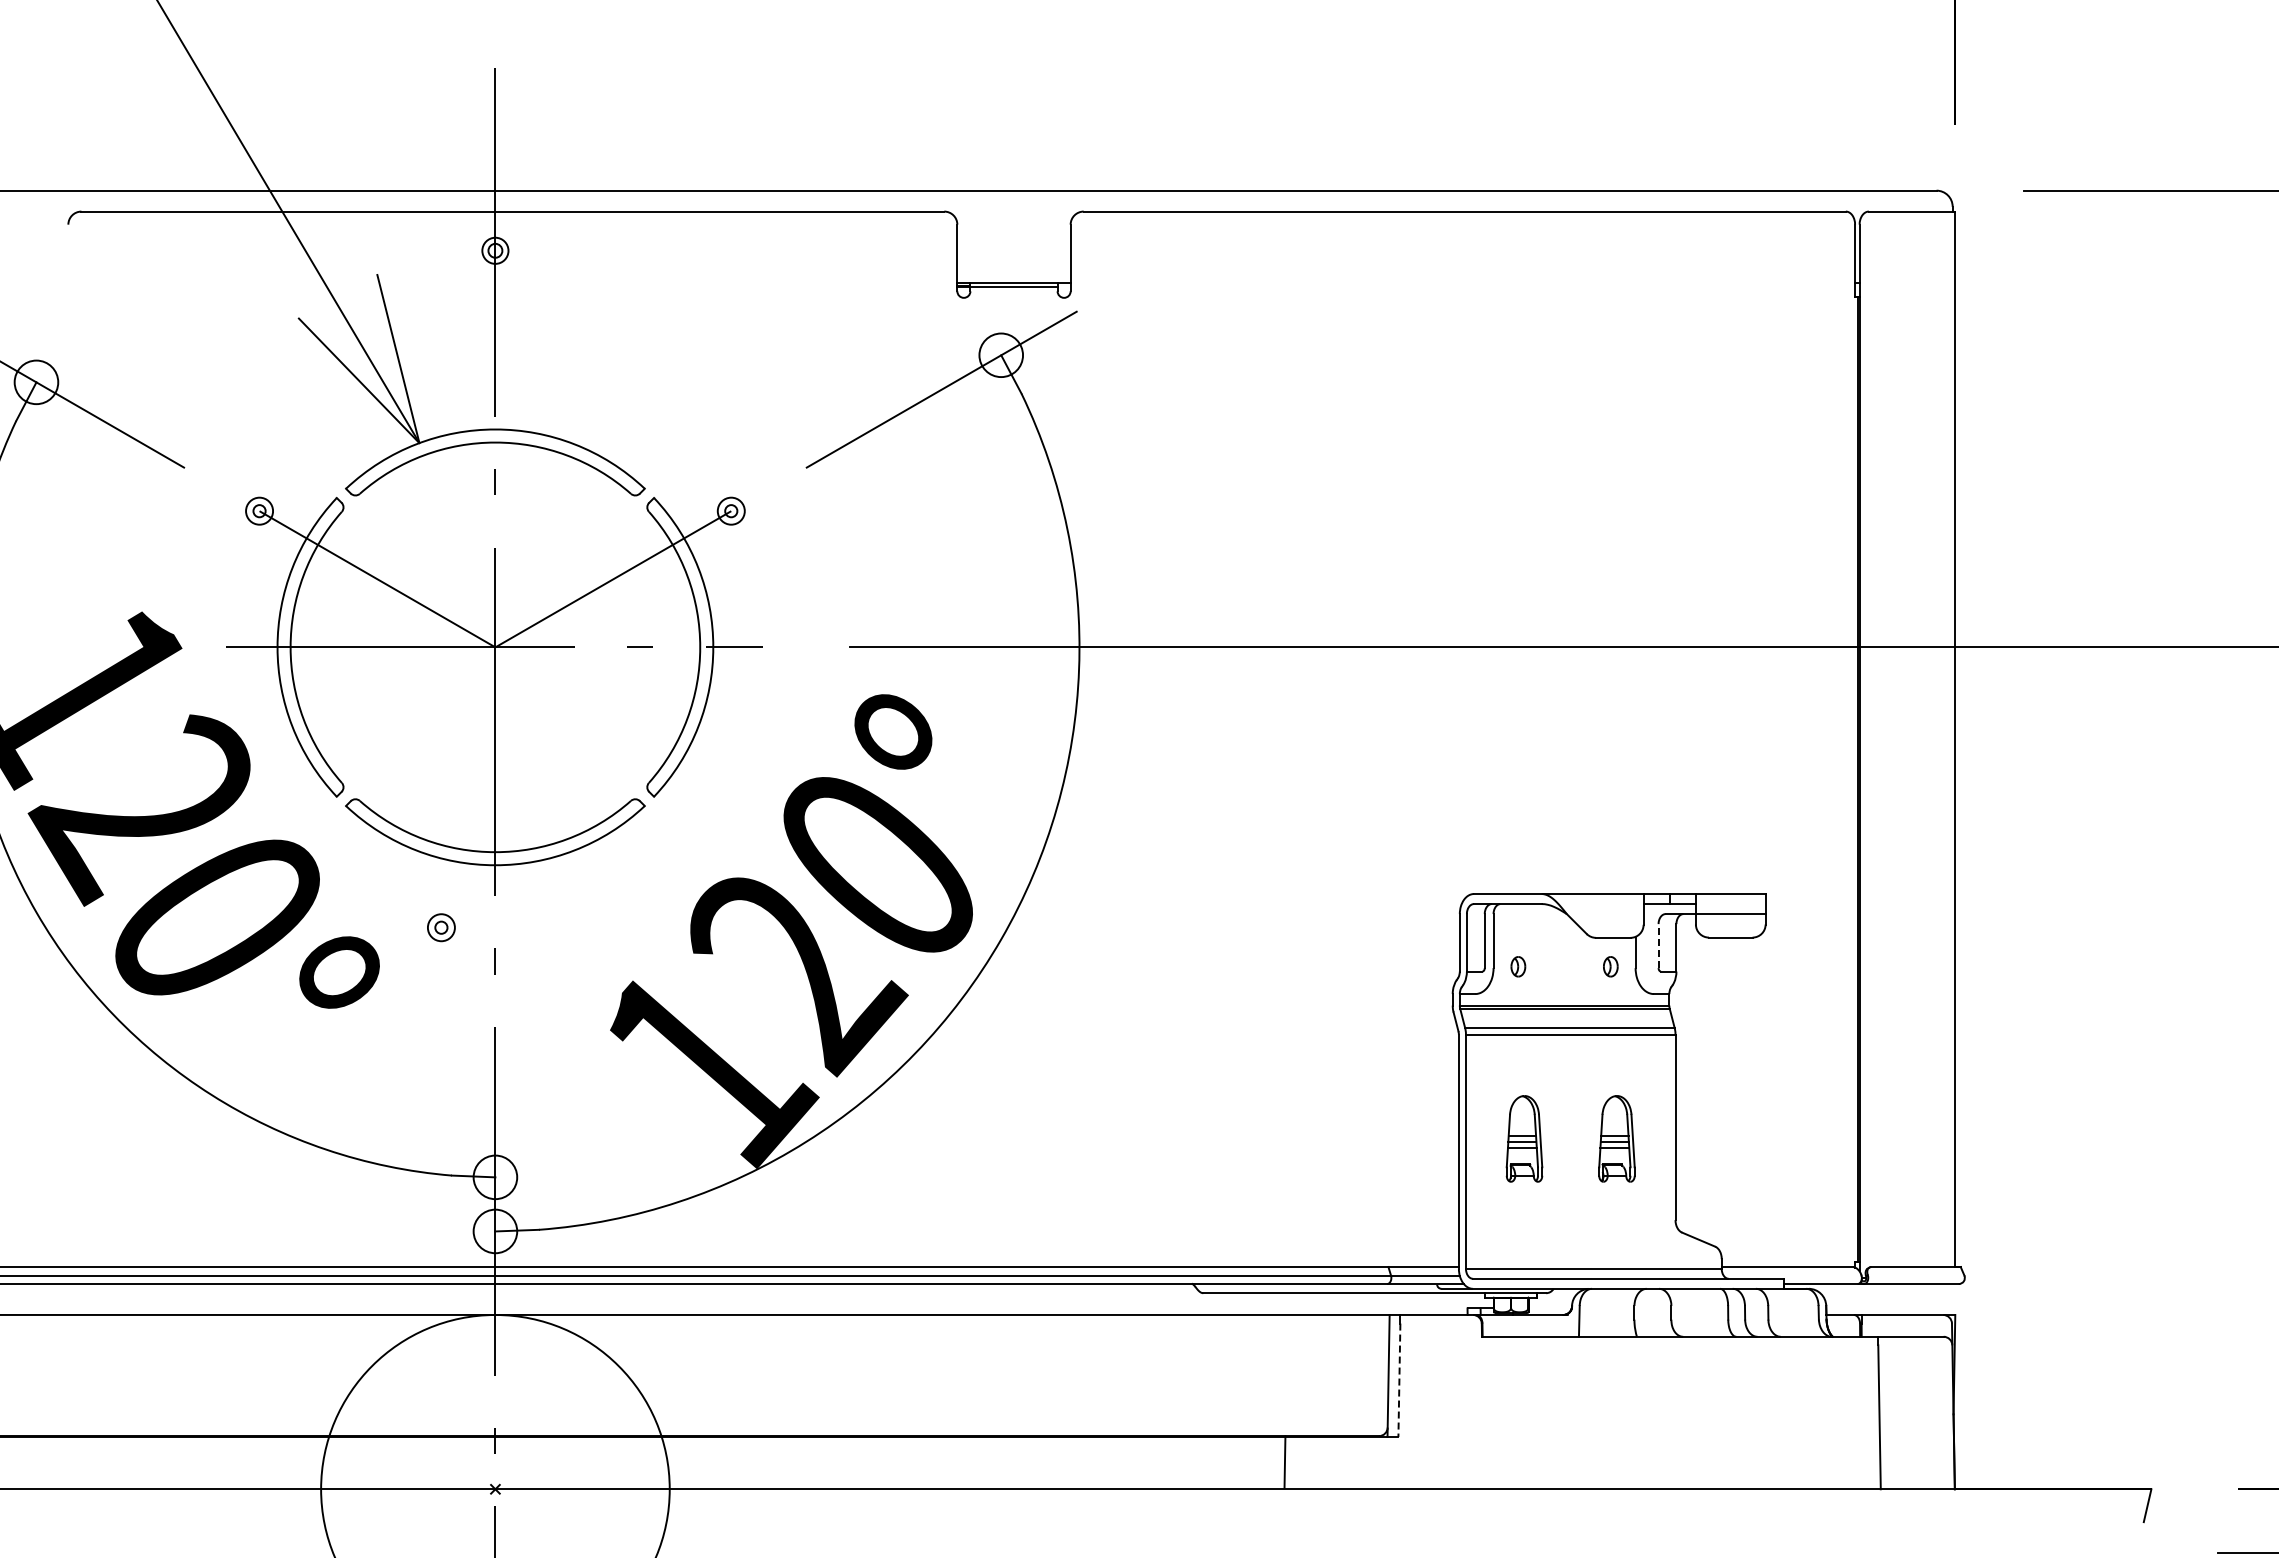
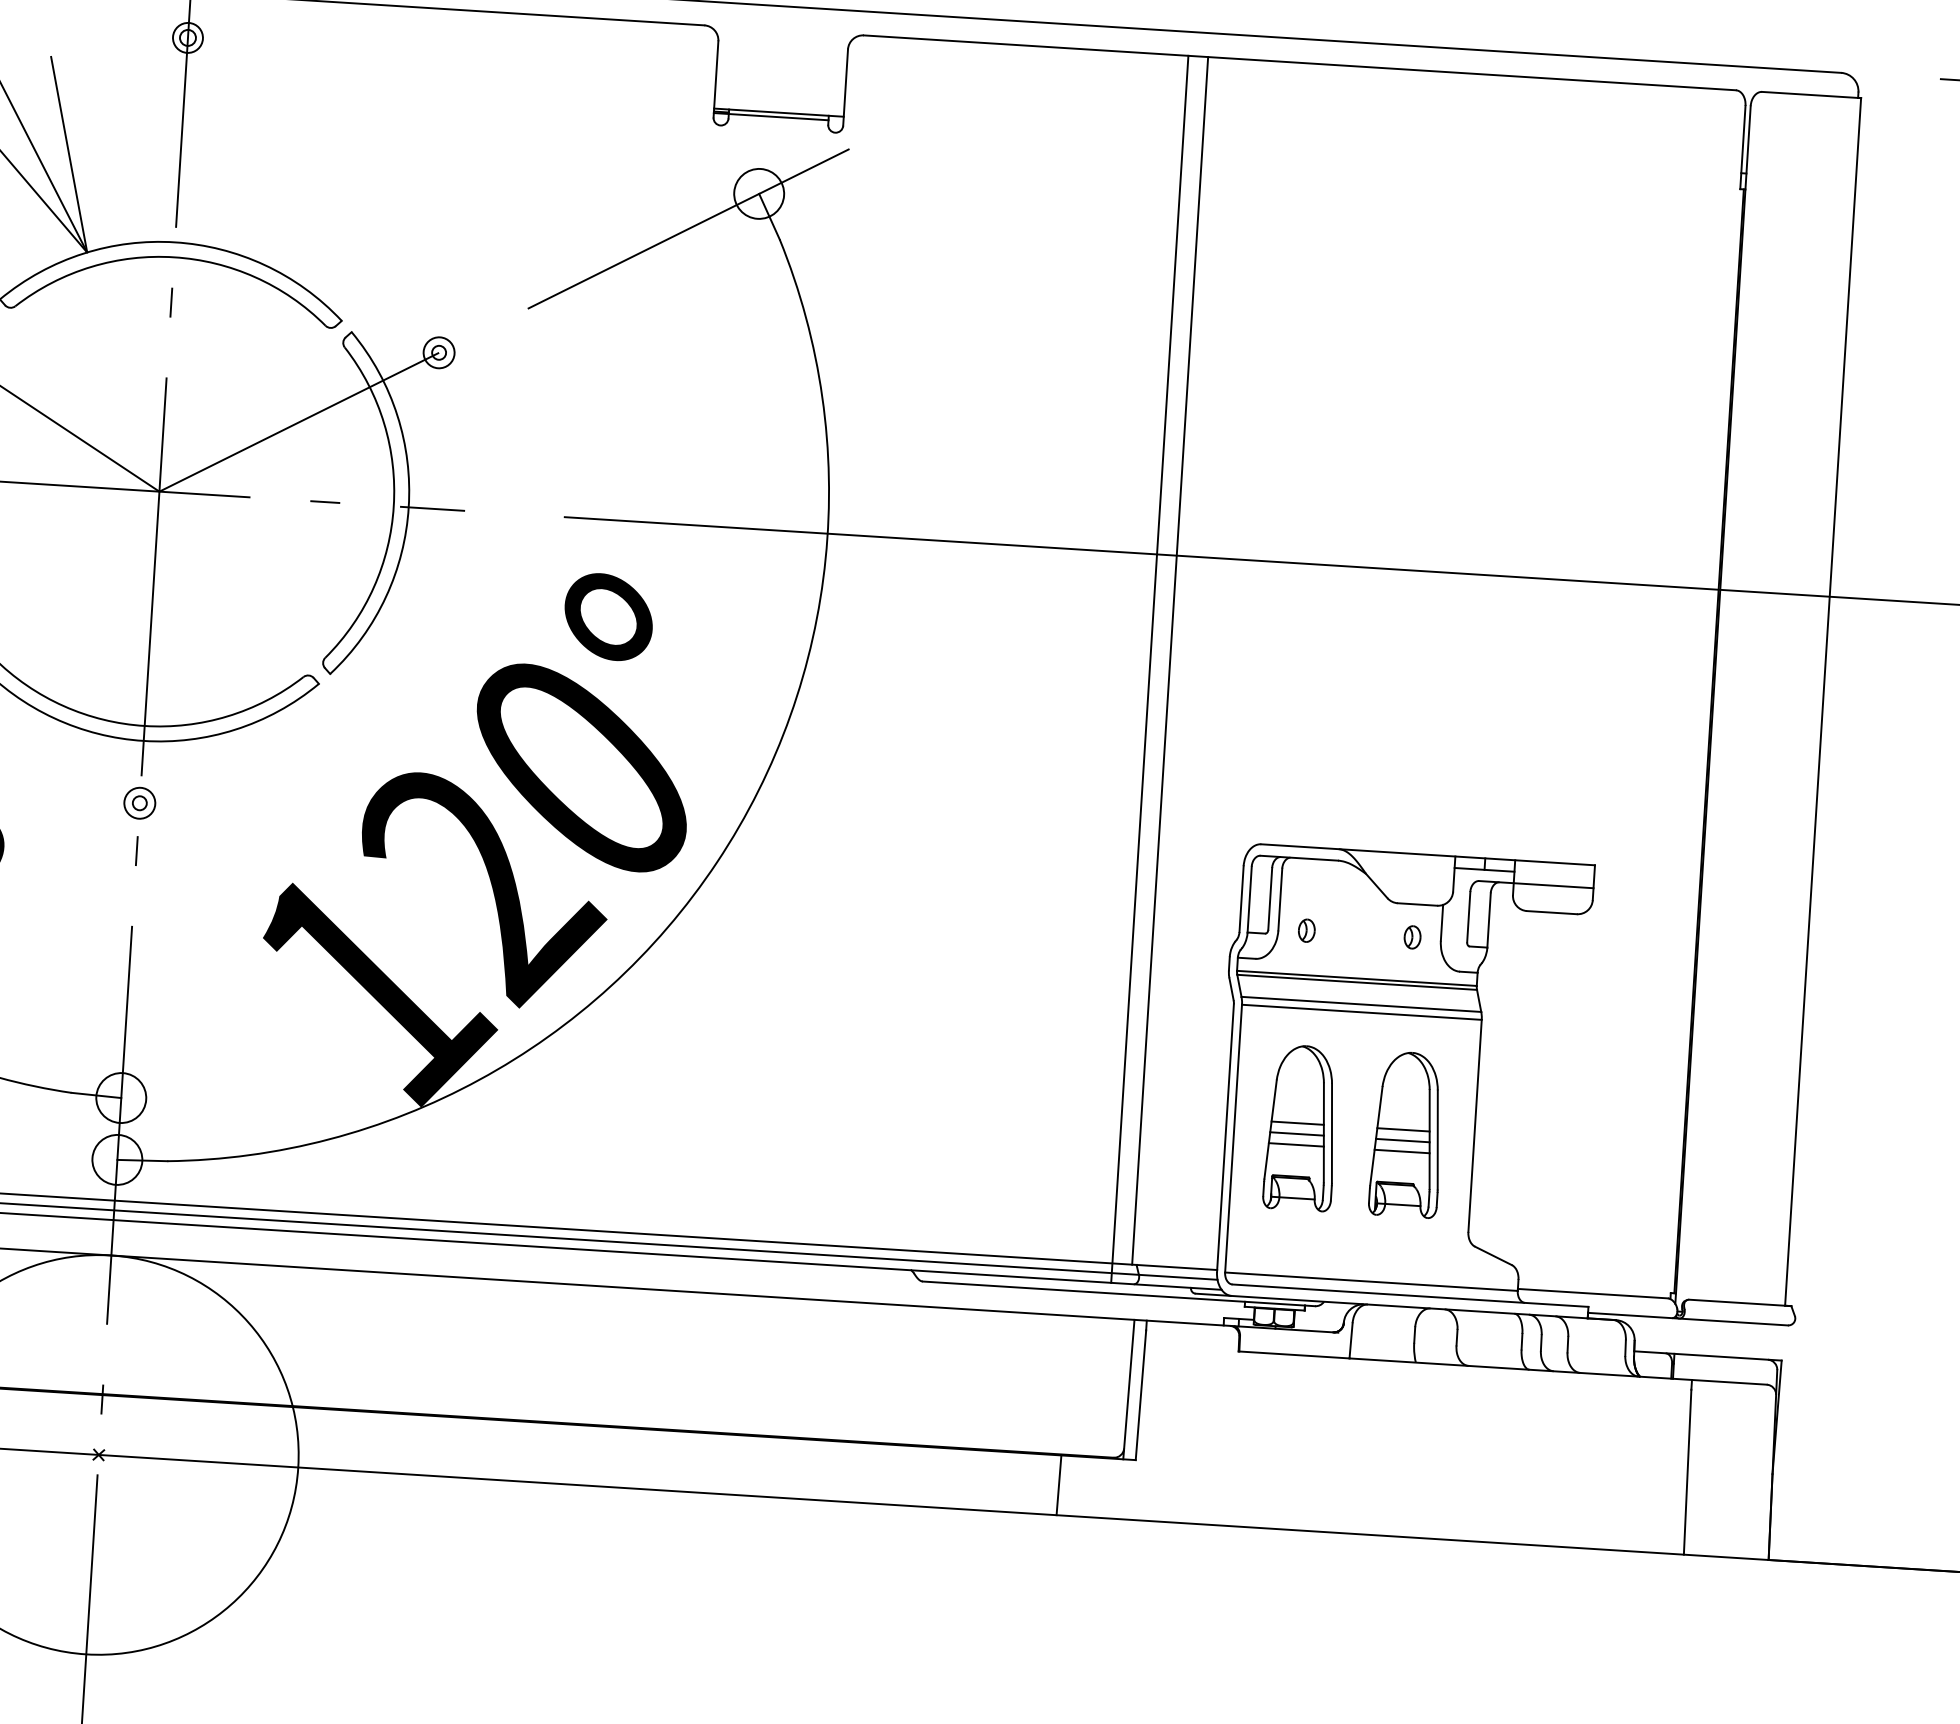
line: (1384, 739) -> (1170, 661), added
line: (1367, 747) -> (1150, 668), added
part: (441, 927) -> (139, 803), moved
line: (1658, 945) -> (1468, 916), dashed -> solid
part: (1524, 1138) -> (1301, 1127), size x1.67
part: (1616, 1138) -> (1406, 1134), size x1.67
line: (1399, 1380) -> (1141, 1395), dashed -> solid
line: (1284, 1462) -> (1058, 1485), moved

